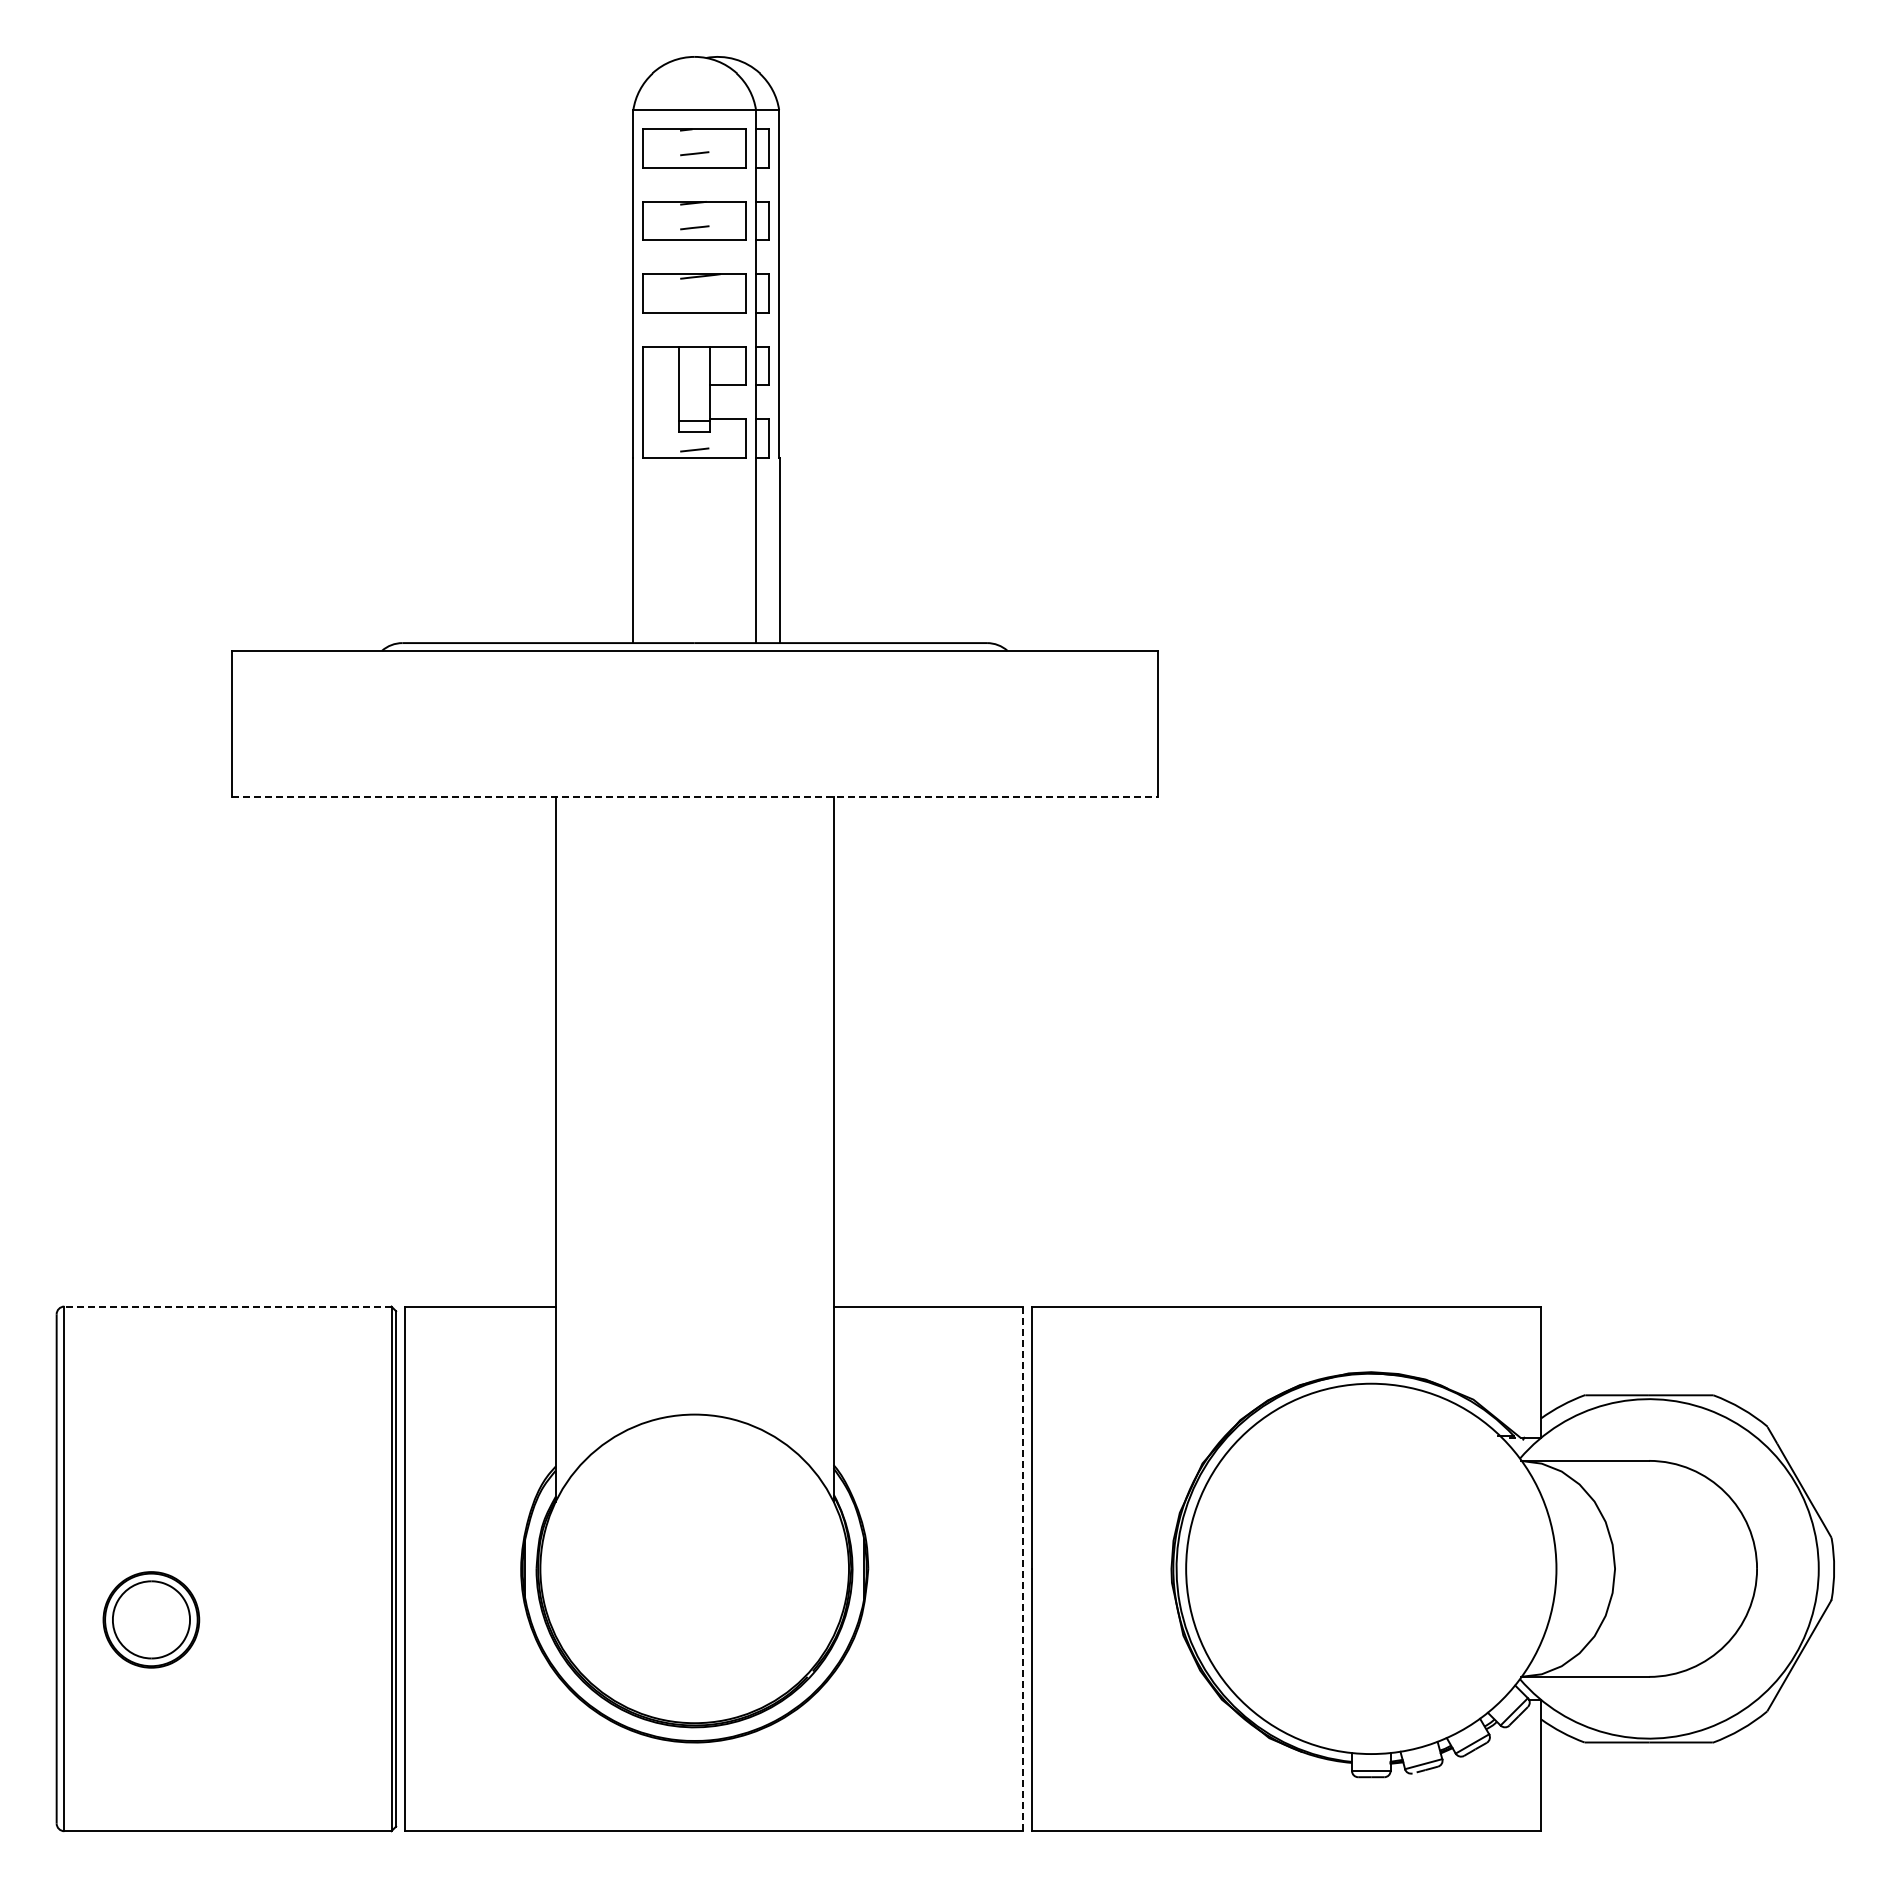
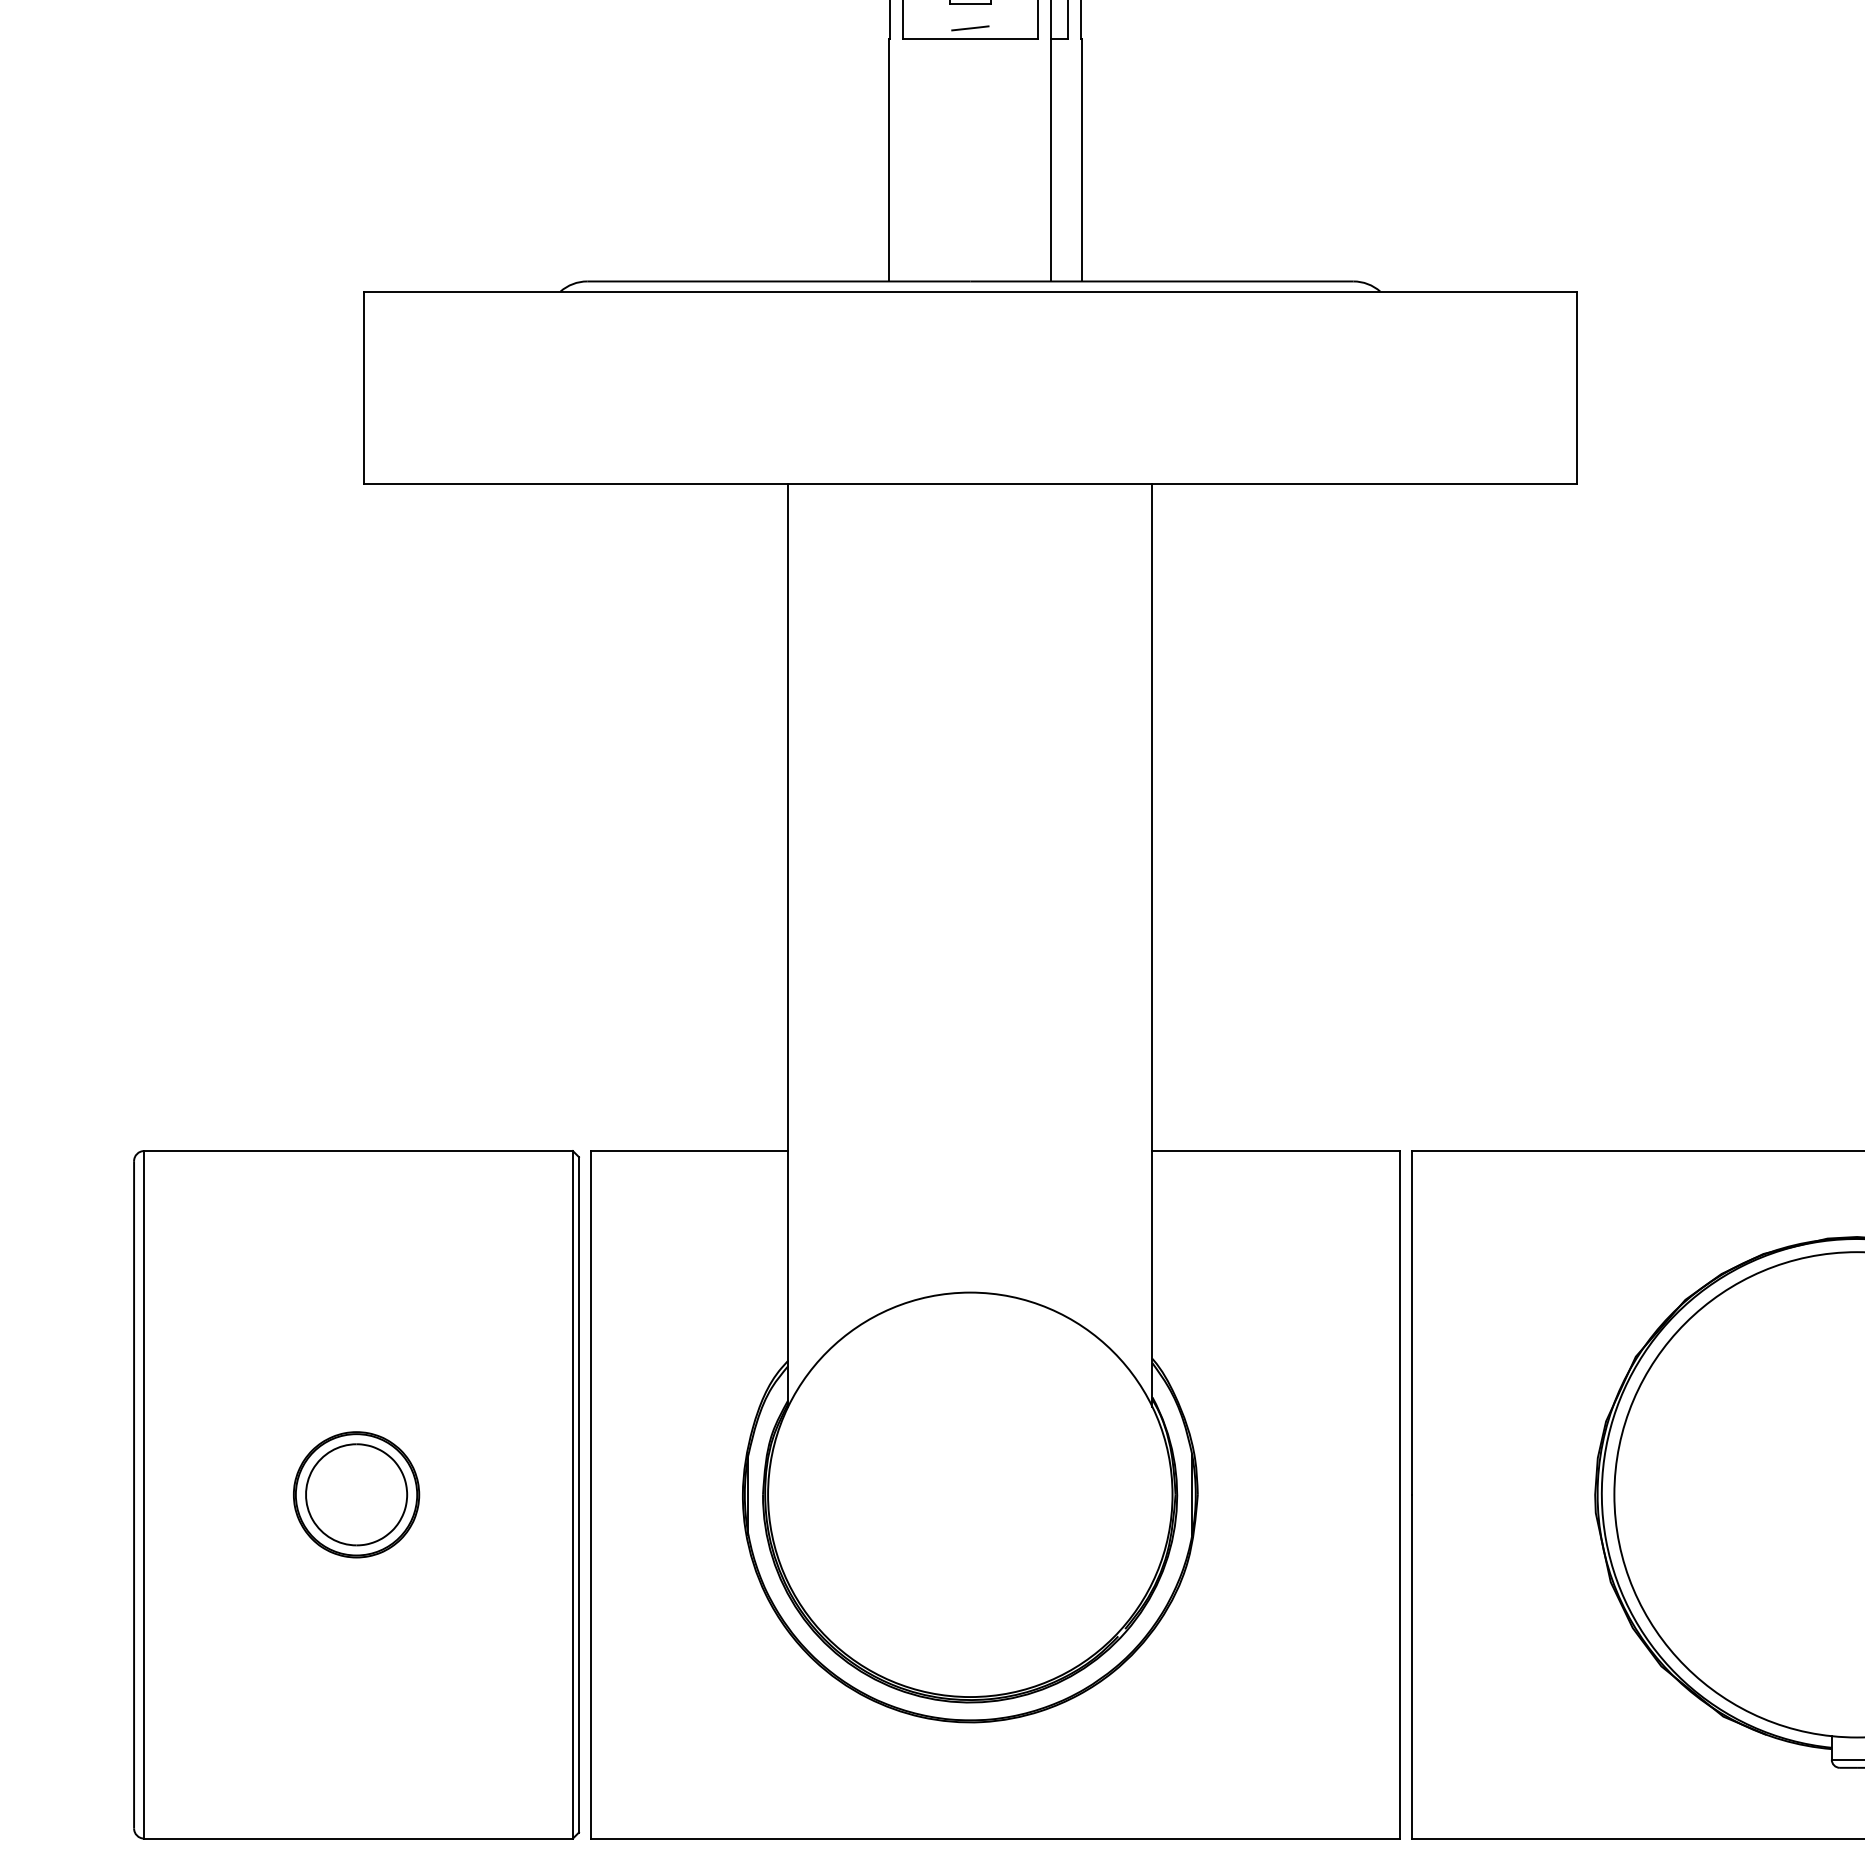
line: (694, 797) -> (970, 483), dashed -> solid
line: (227, 1306) -> (357, 1150), dashed -> solid
line: (1022, 1568) -> (1399, 1494), dashed -> solid
part: (151, 1619) -> (356, 1494), moved

